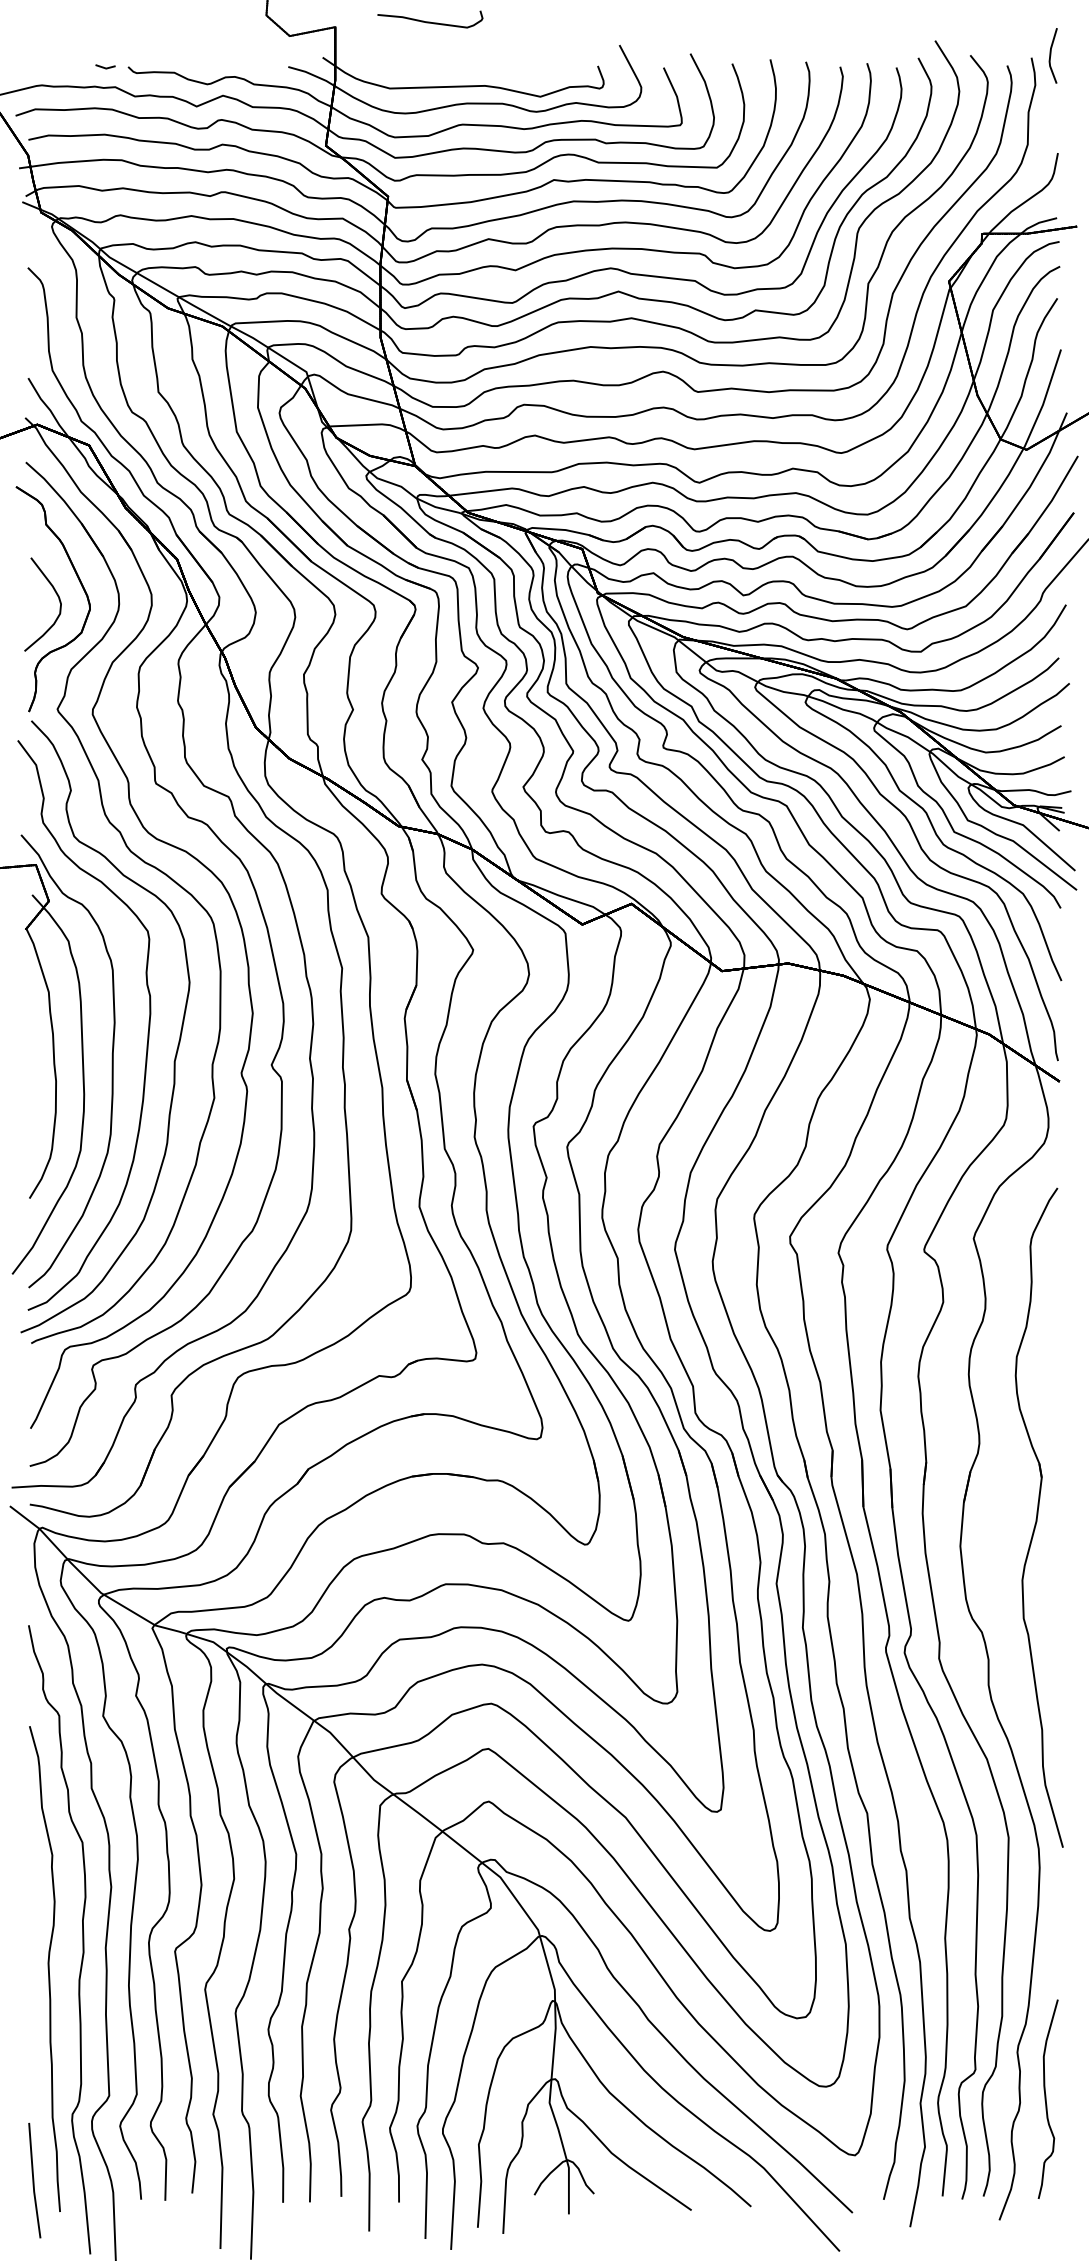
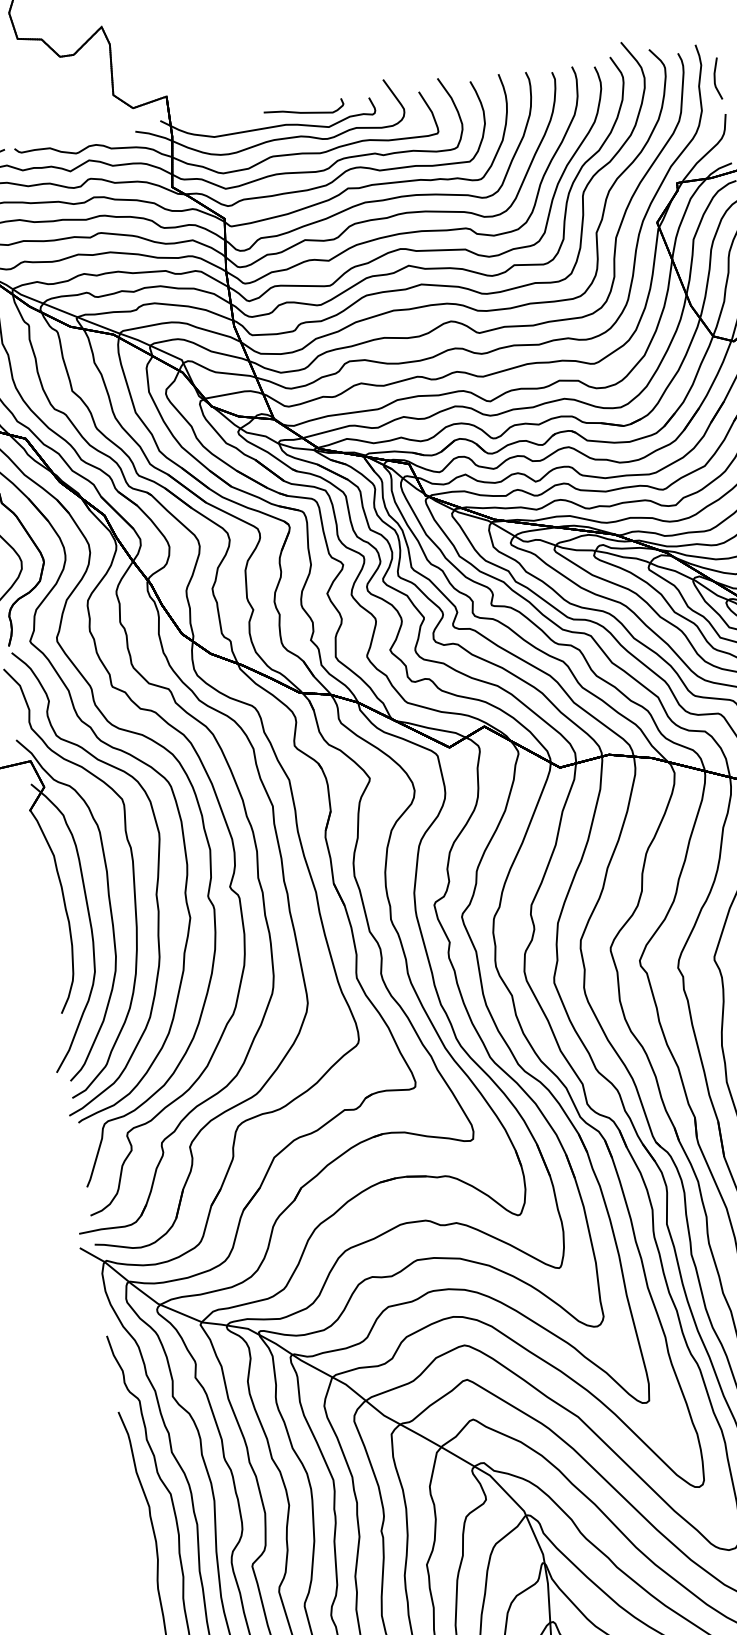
part: (430, 19) -> (304, 110), moved
line: (1051, 55) -> (715, 78), moved

